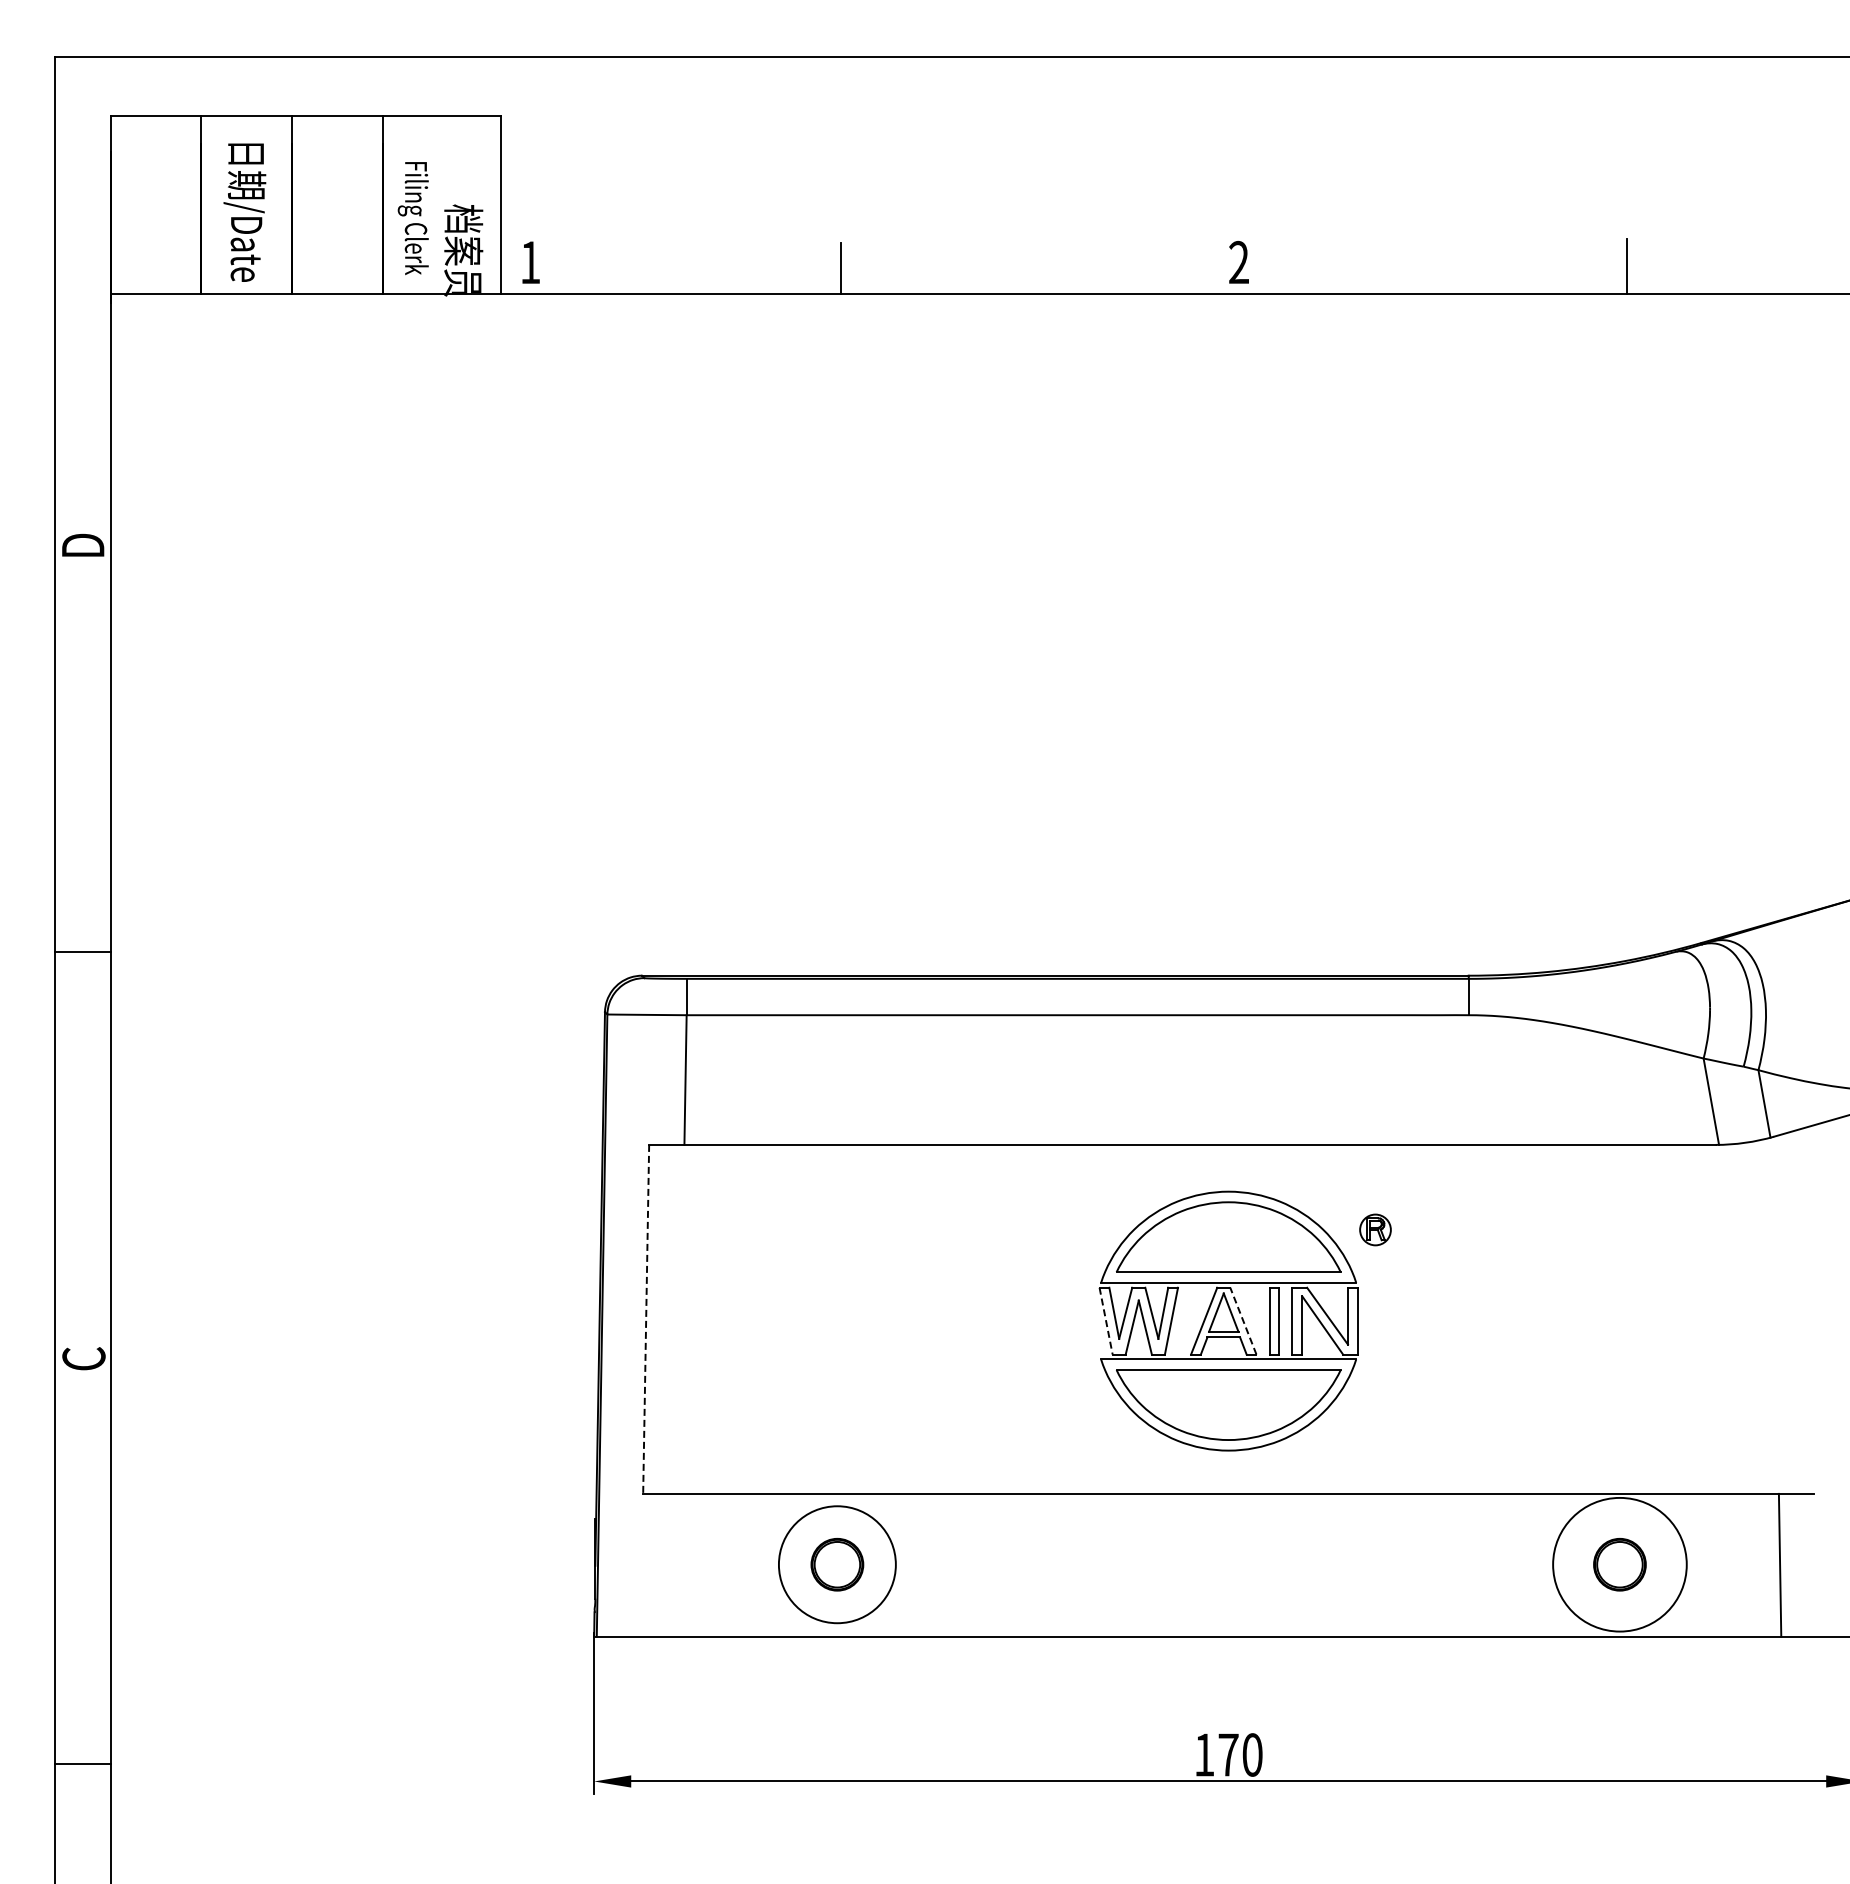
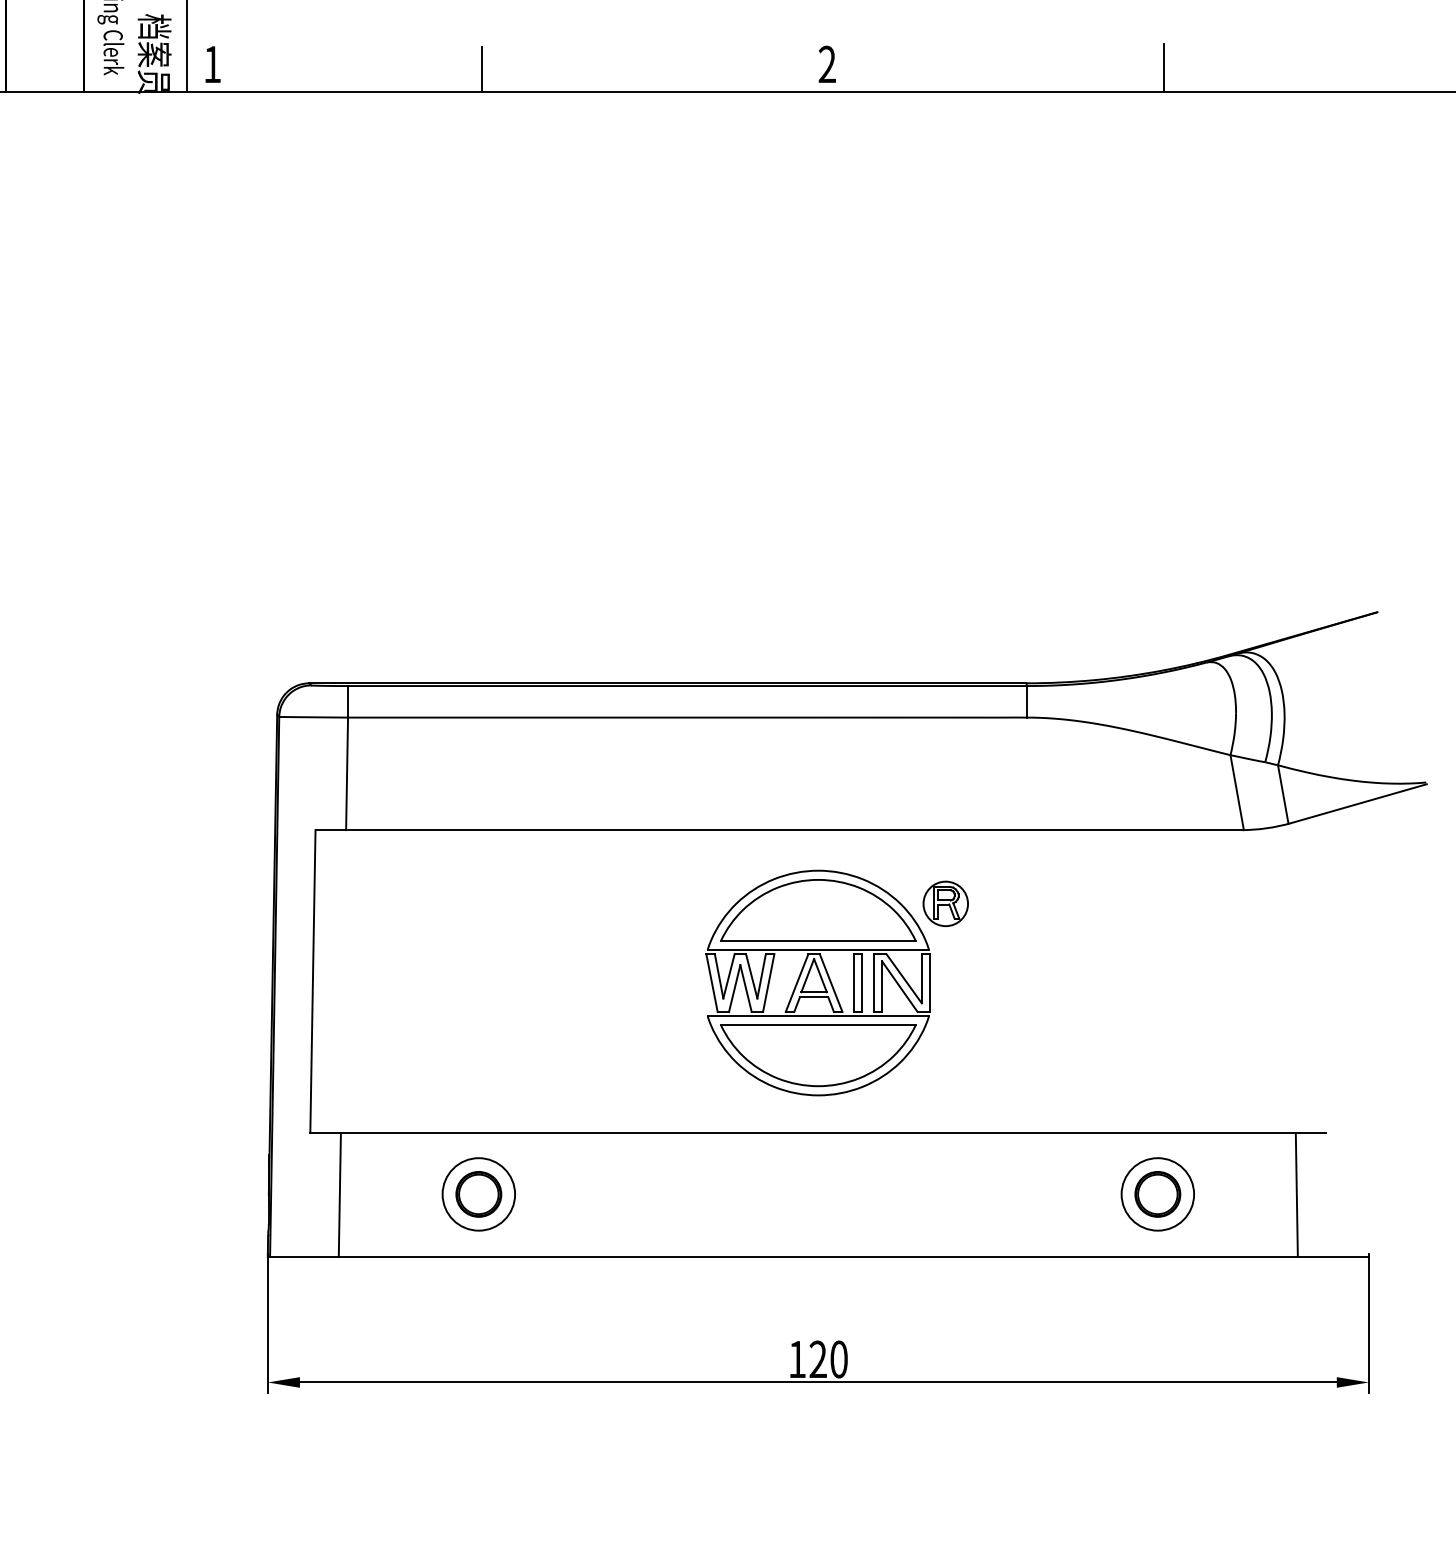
part: (1375, 1229) -> (945, 903), size x1.67
line: (646, 1319) -> (313, 981), dashed -> solid
line: (1106, 1321) -> (712, 983), dashed -> solid
line: (1243, 1321) -> (831, 983), dashed -> solid
line: (676, 1564) -> (339, 1194), added
circle: (837, 1564) -> (478, 1194), size x0.71
circle: (1619, 1564) -> (1157, 1194), size x0.62
text: (1228, 1754) -> (818, 1359), 170 -> 120

